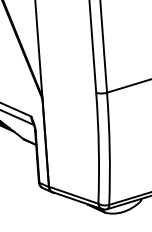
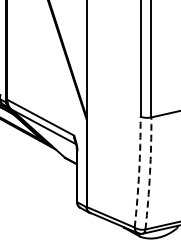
arc: (99, 148) -> (139, 172), solid -> dashed
arc: (109, 148) -> (149, 173), solid -> dashed

